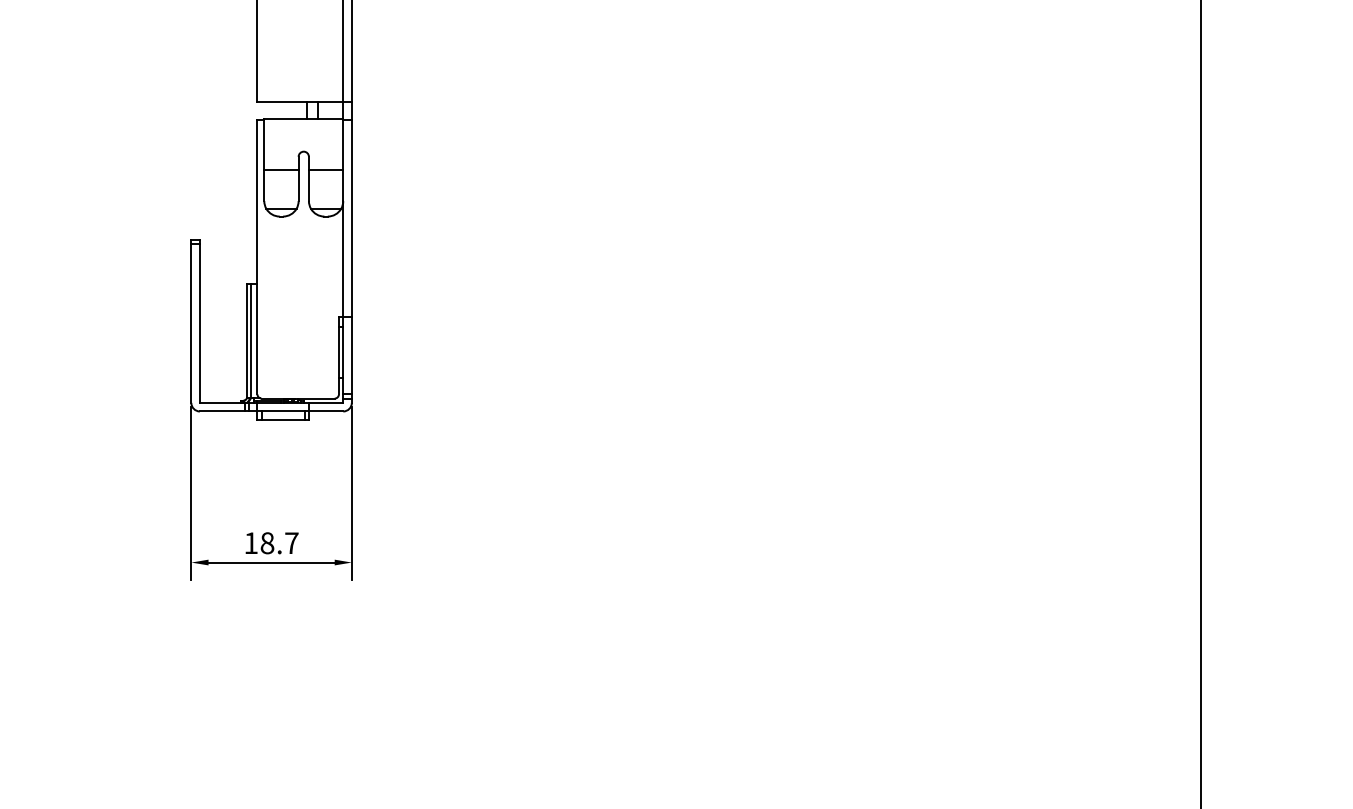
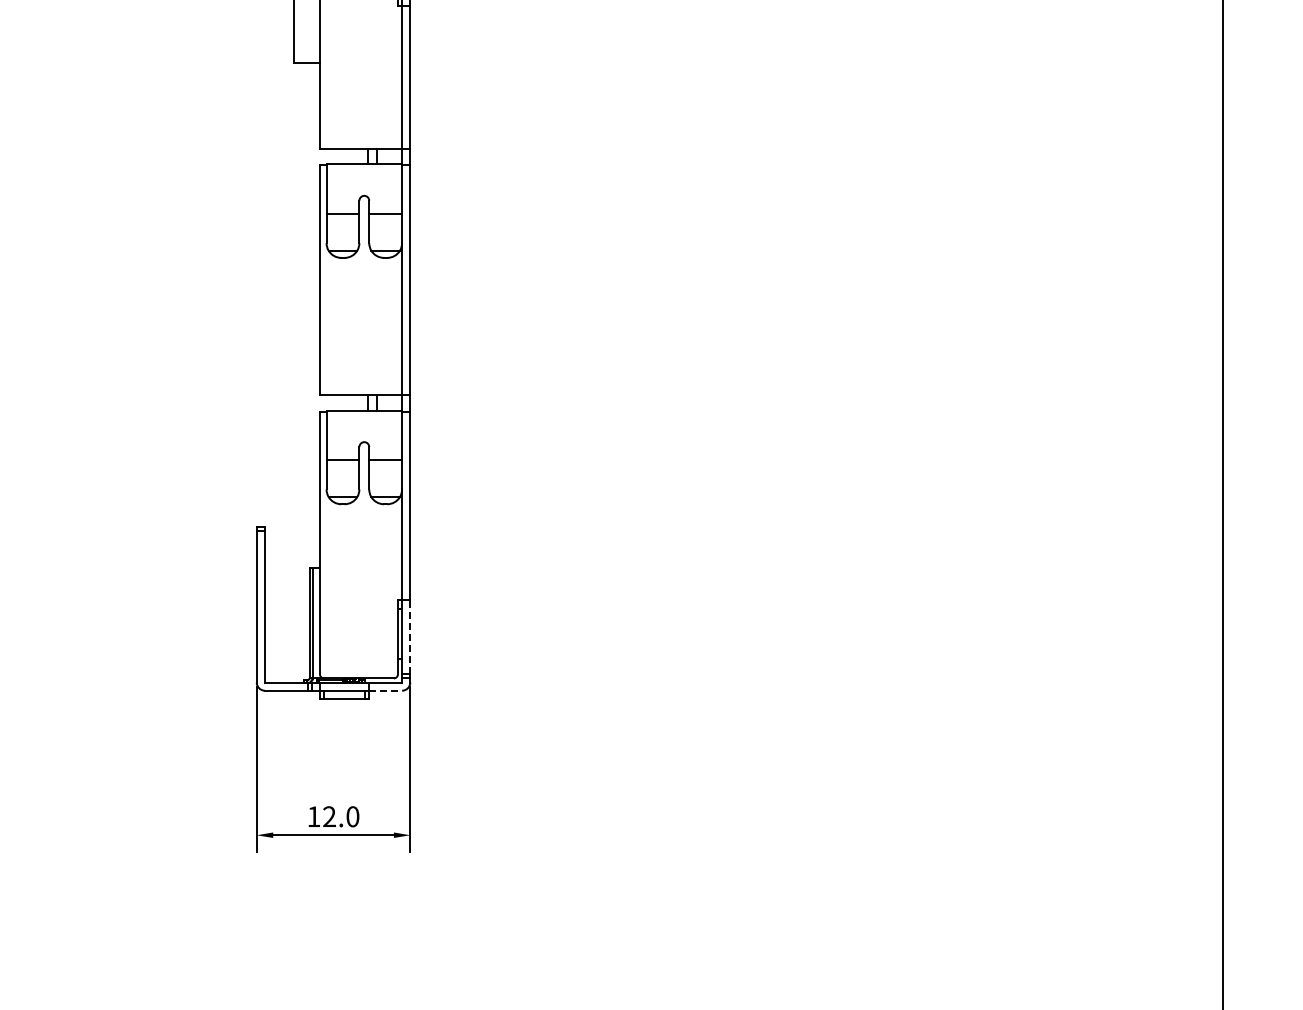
line: (352, 355) -> (410, 637), solid -> dashed
line: (326, 411) -> (386, 690), solid -> dashed
text: (279, 542) -> (341, 816), 18.7 -> 12.0

